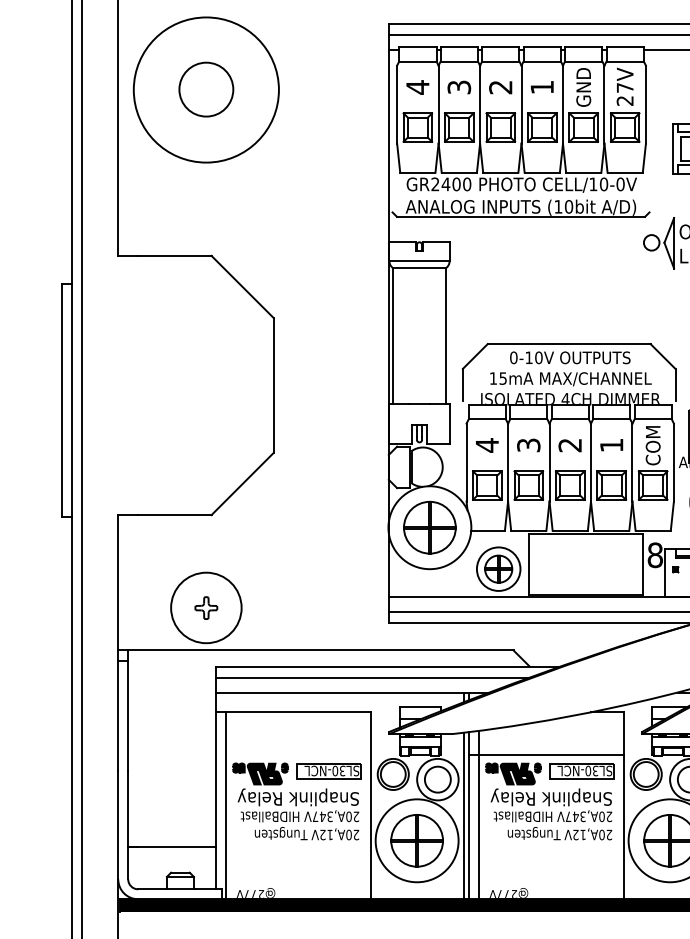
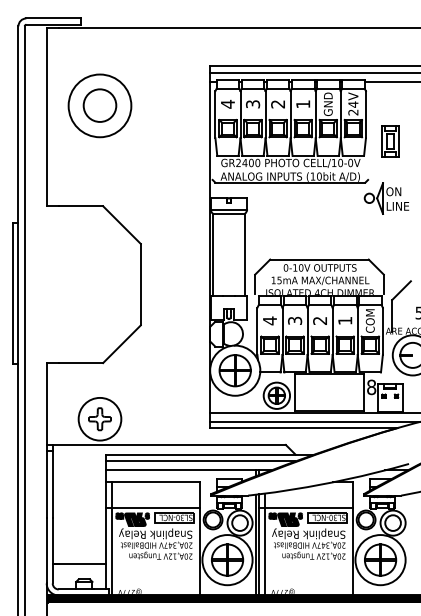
text: (625, 87) -> (353, 104), 27V -> 24V
circle: (205, 89) -> (99, 105), size x0.71
part: (205, 608) -> (99, 419), size x1.67
line: (293, 755) -> (152, 508), added

